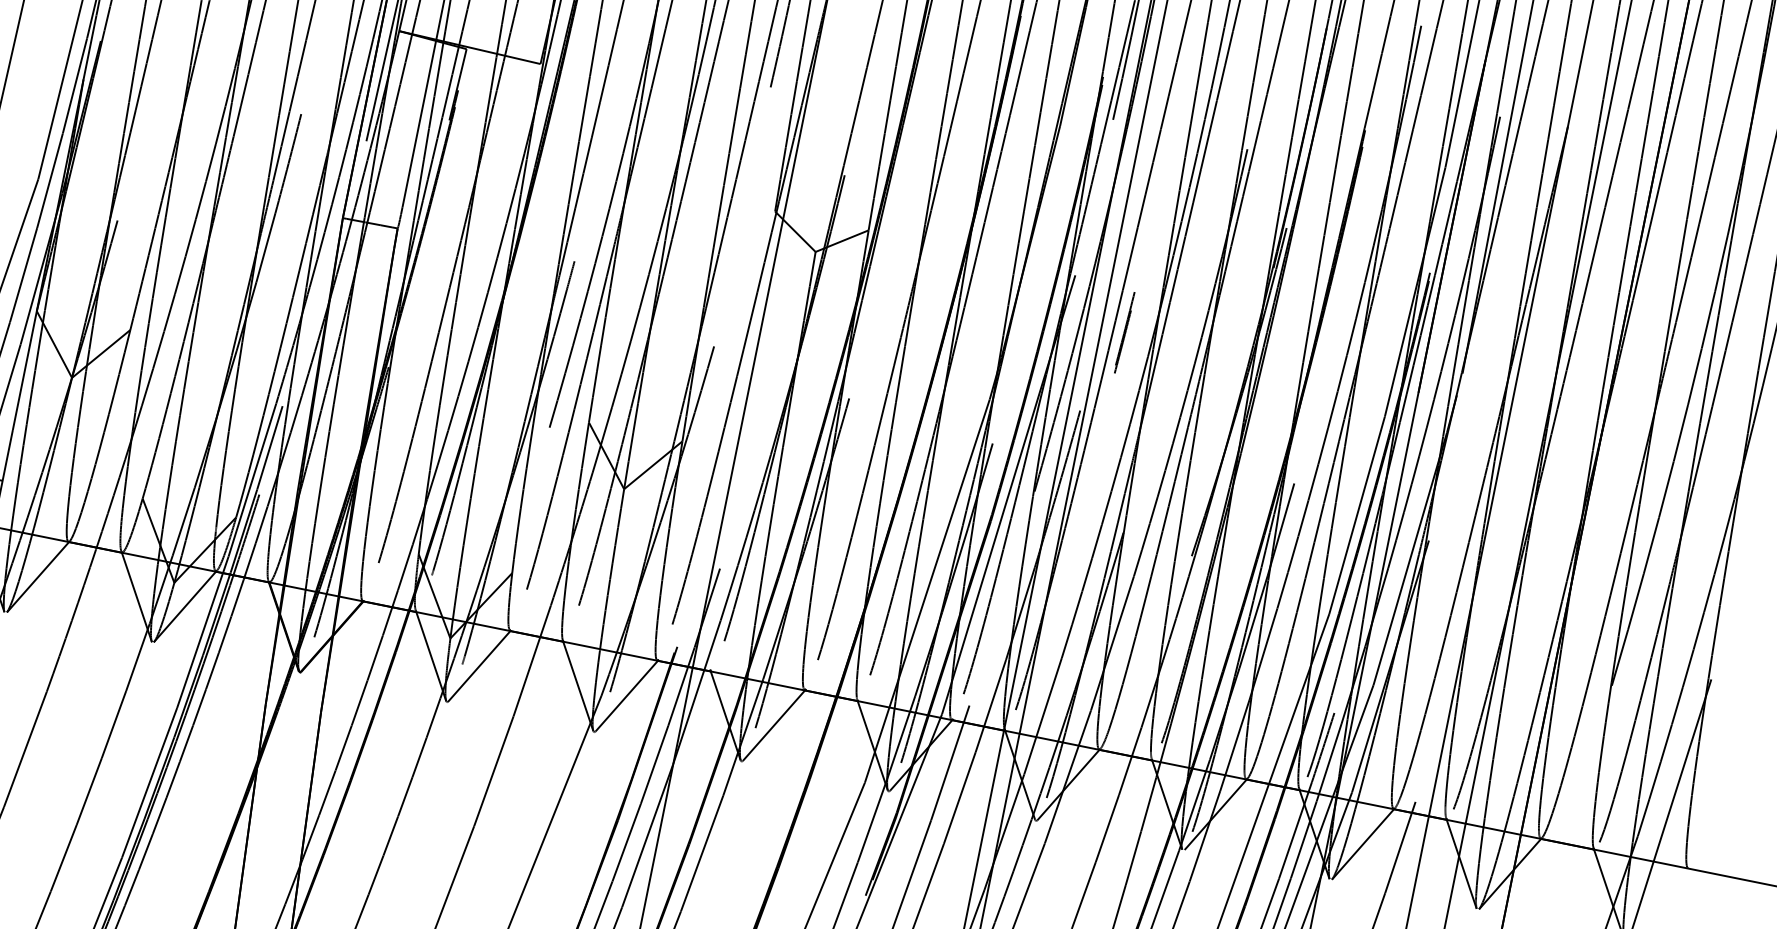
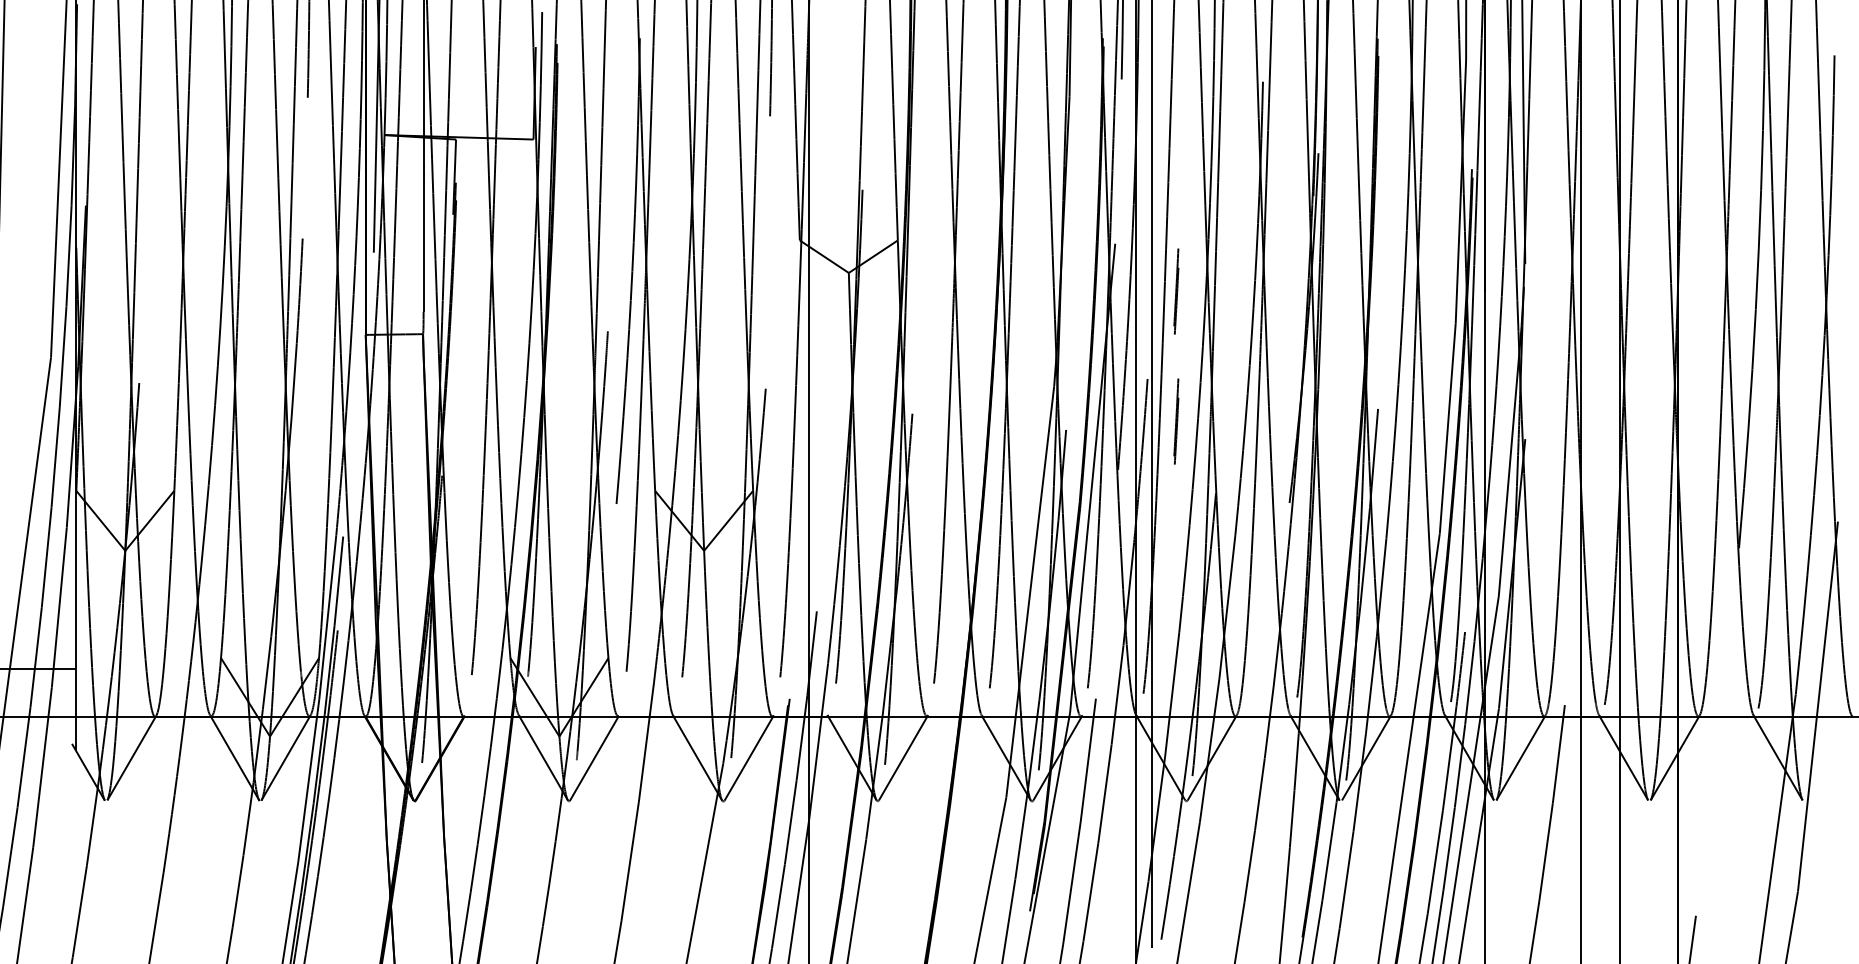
line: (1099, 456) -> (1176, 421), added

